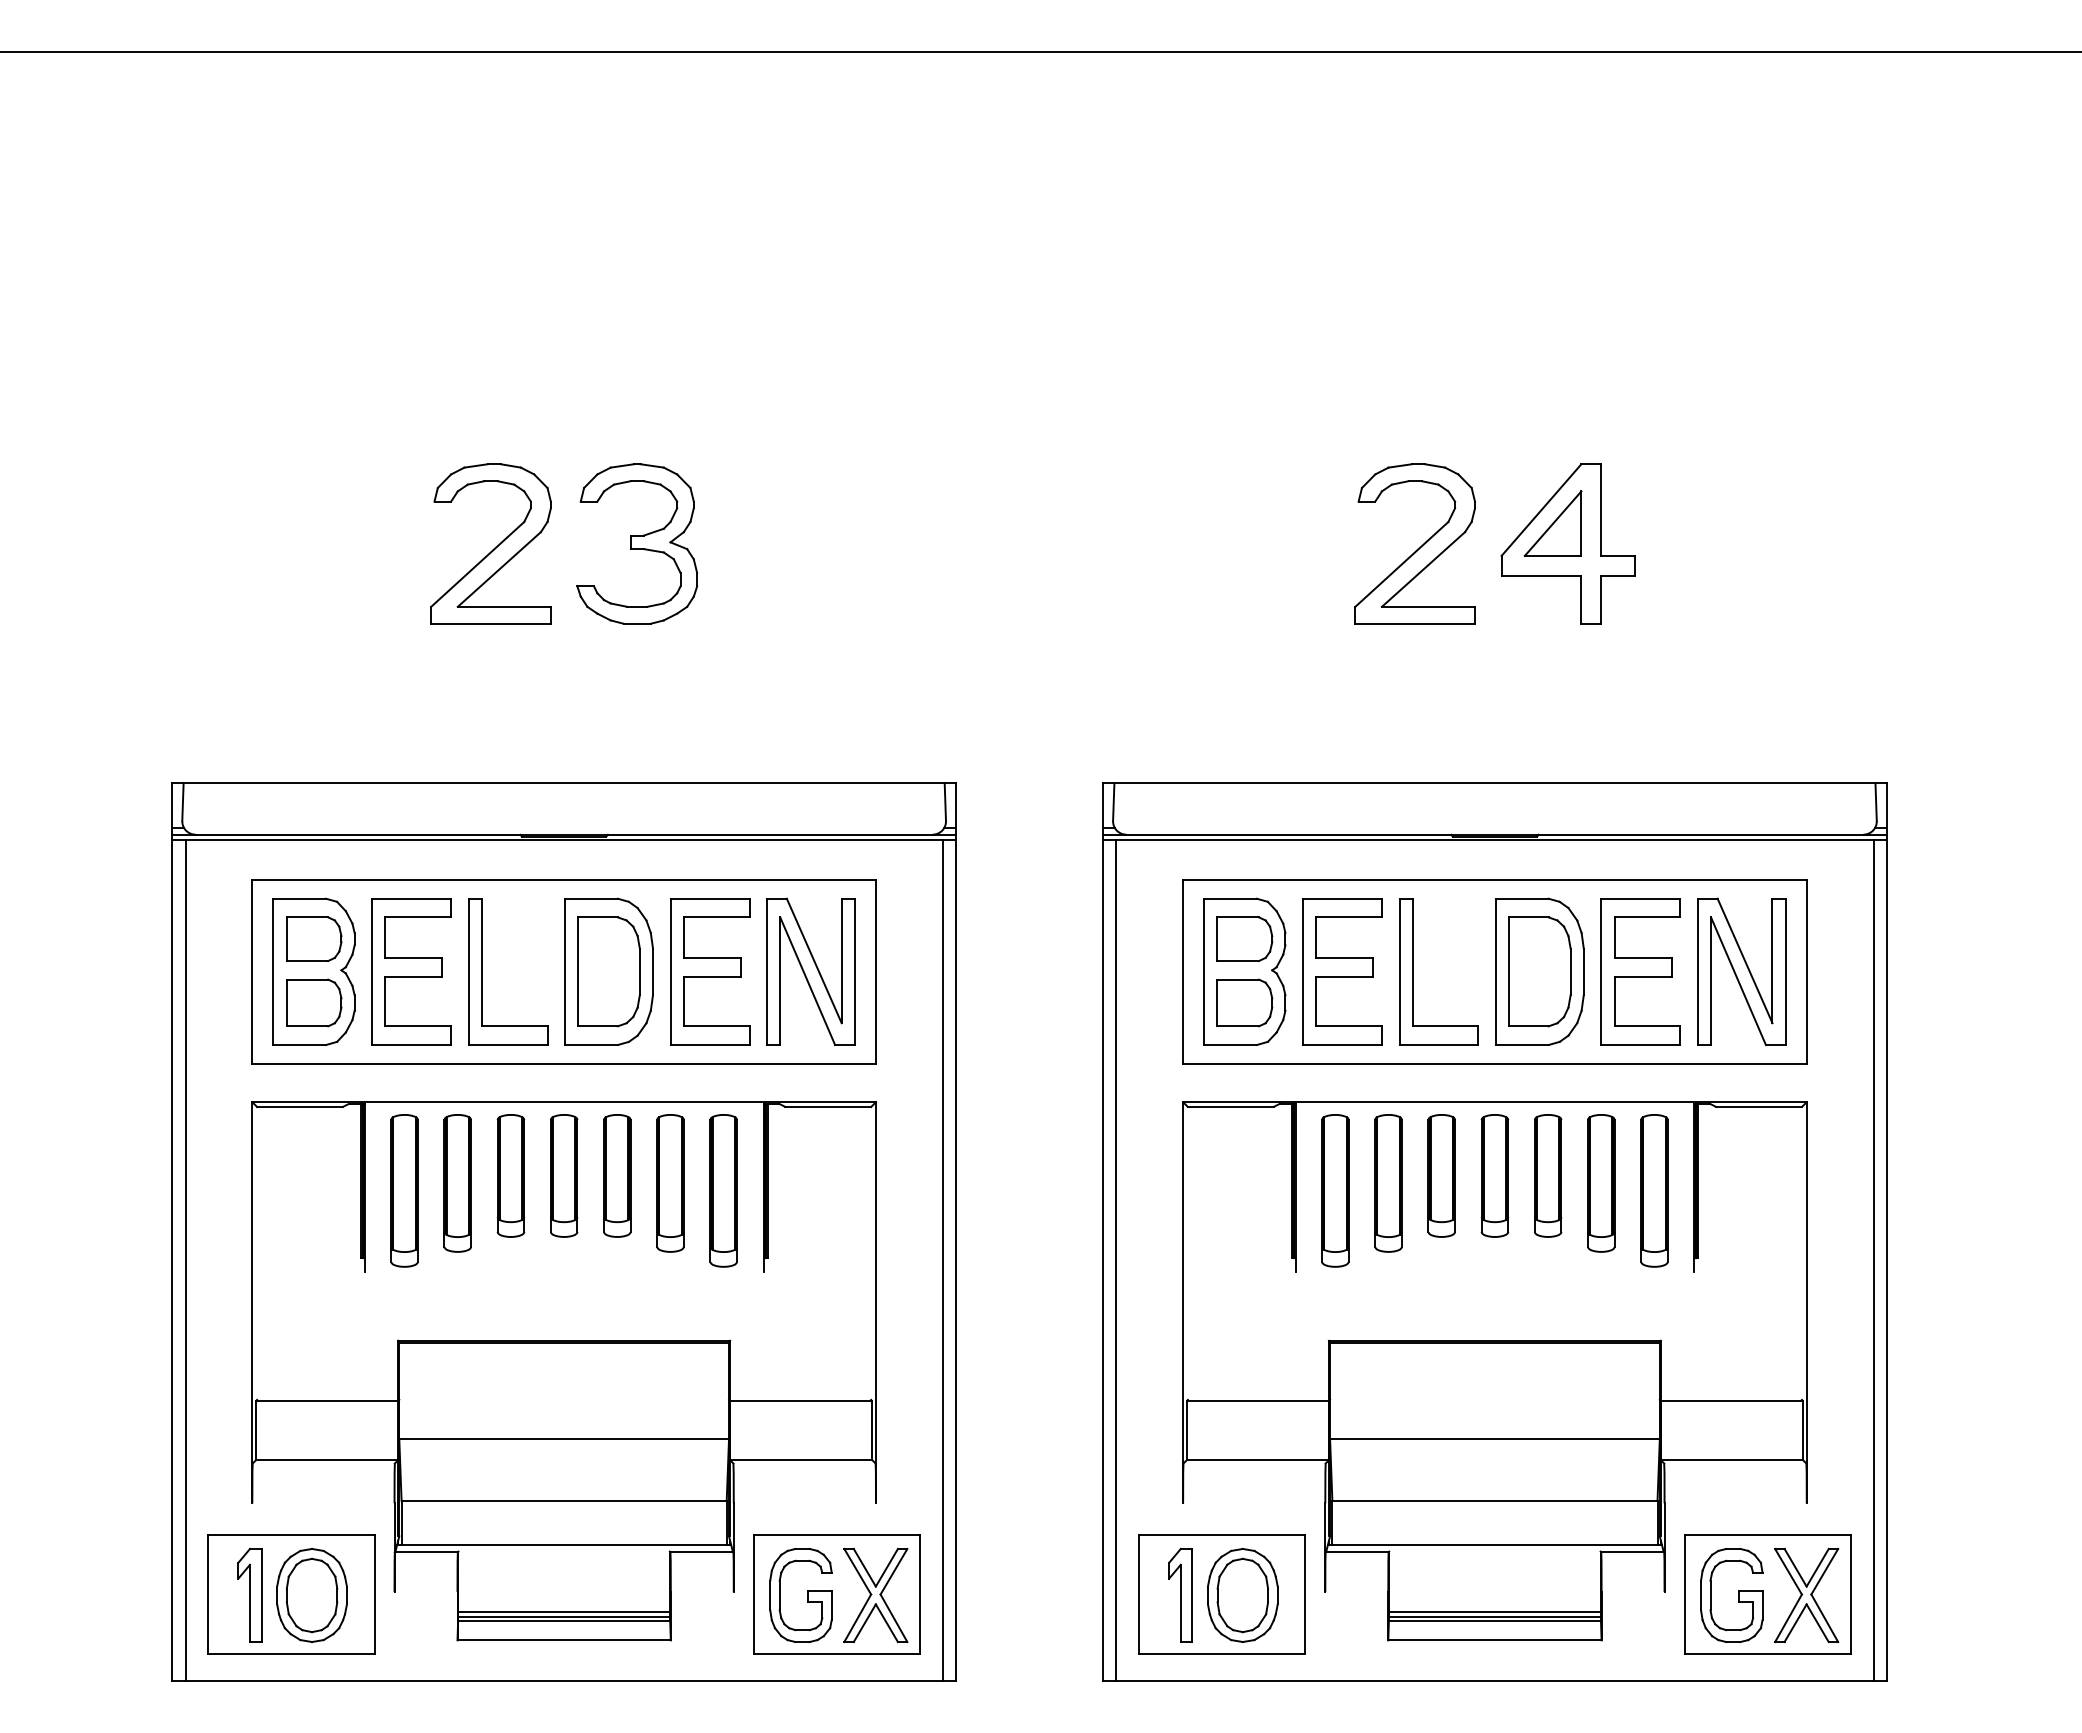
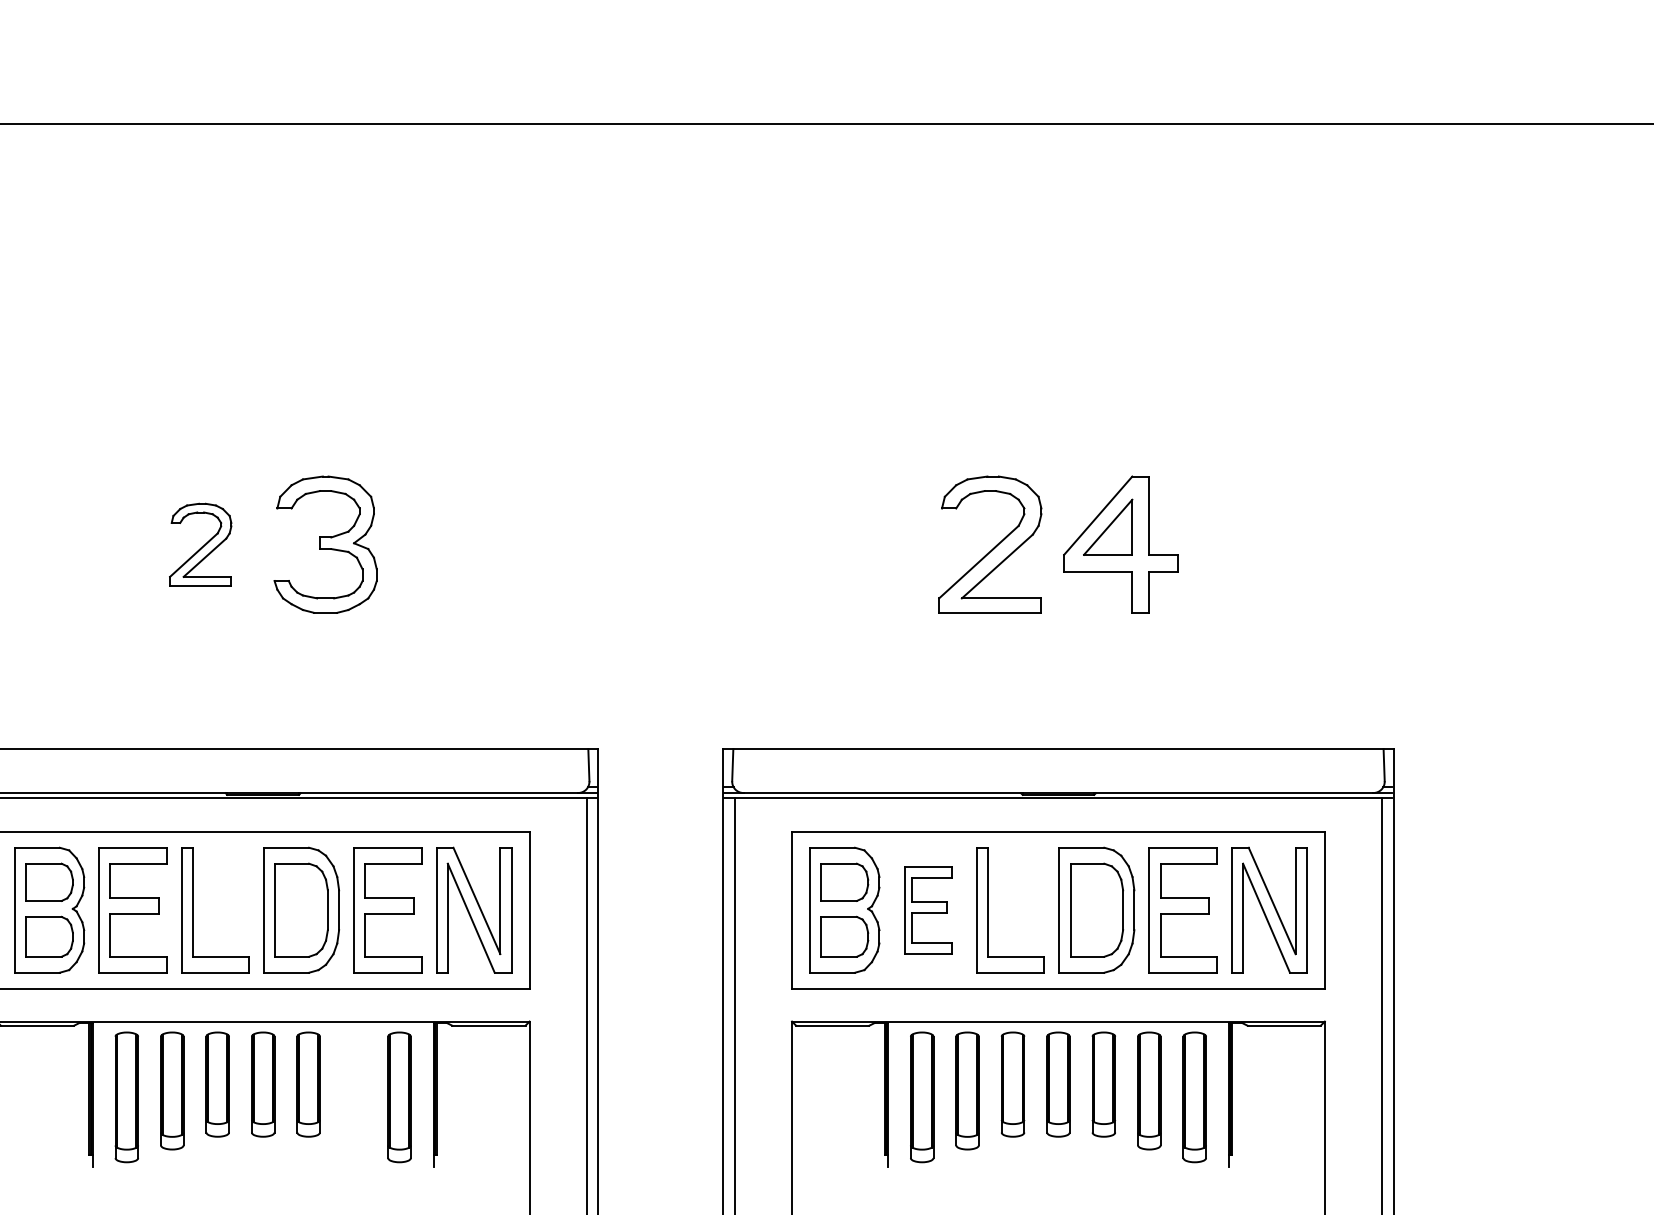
part: (490, 543) -> (200, 544), size x0.6
part: (1342, 971) -> (928, 909), size x0.7
part: (670, 1183) -> (354, 1091), removed

